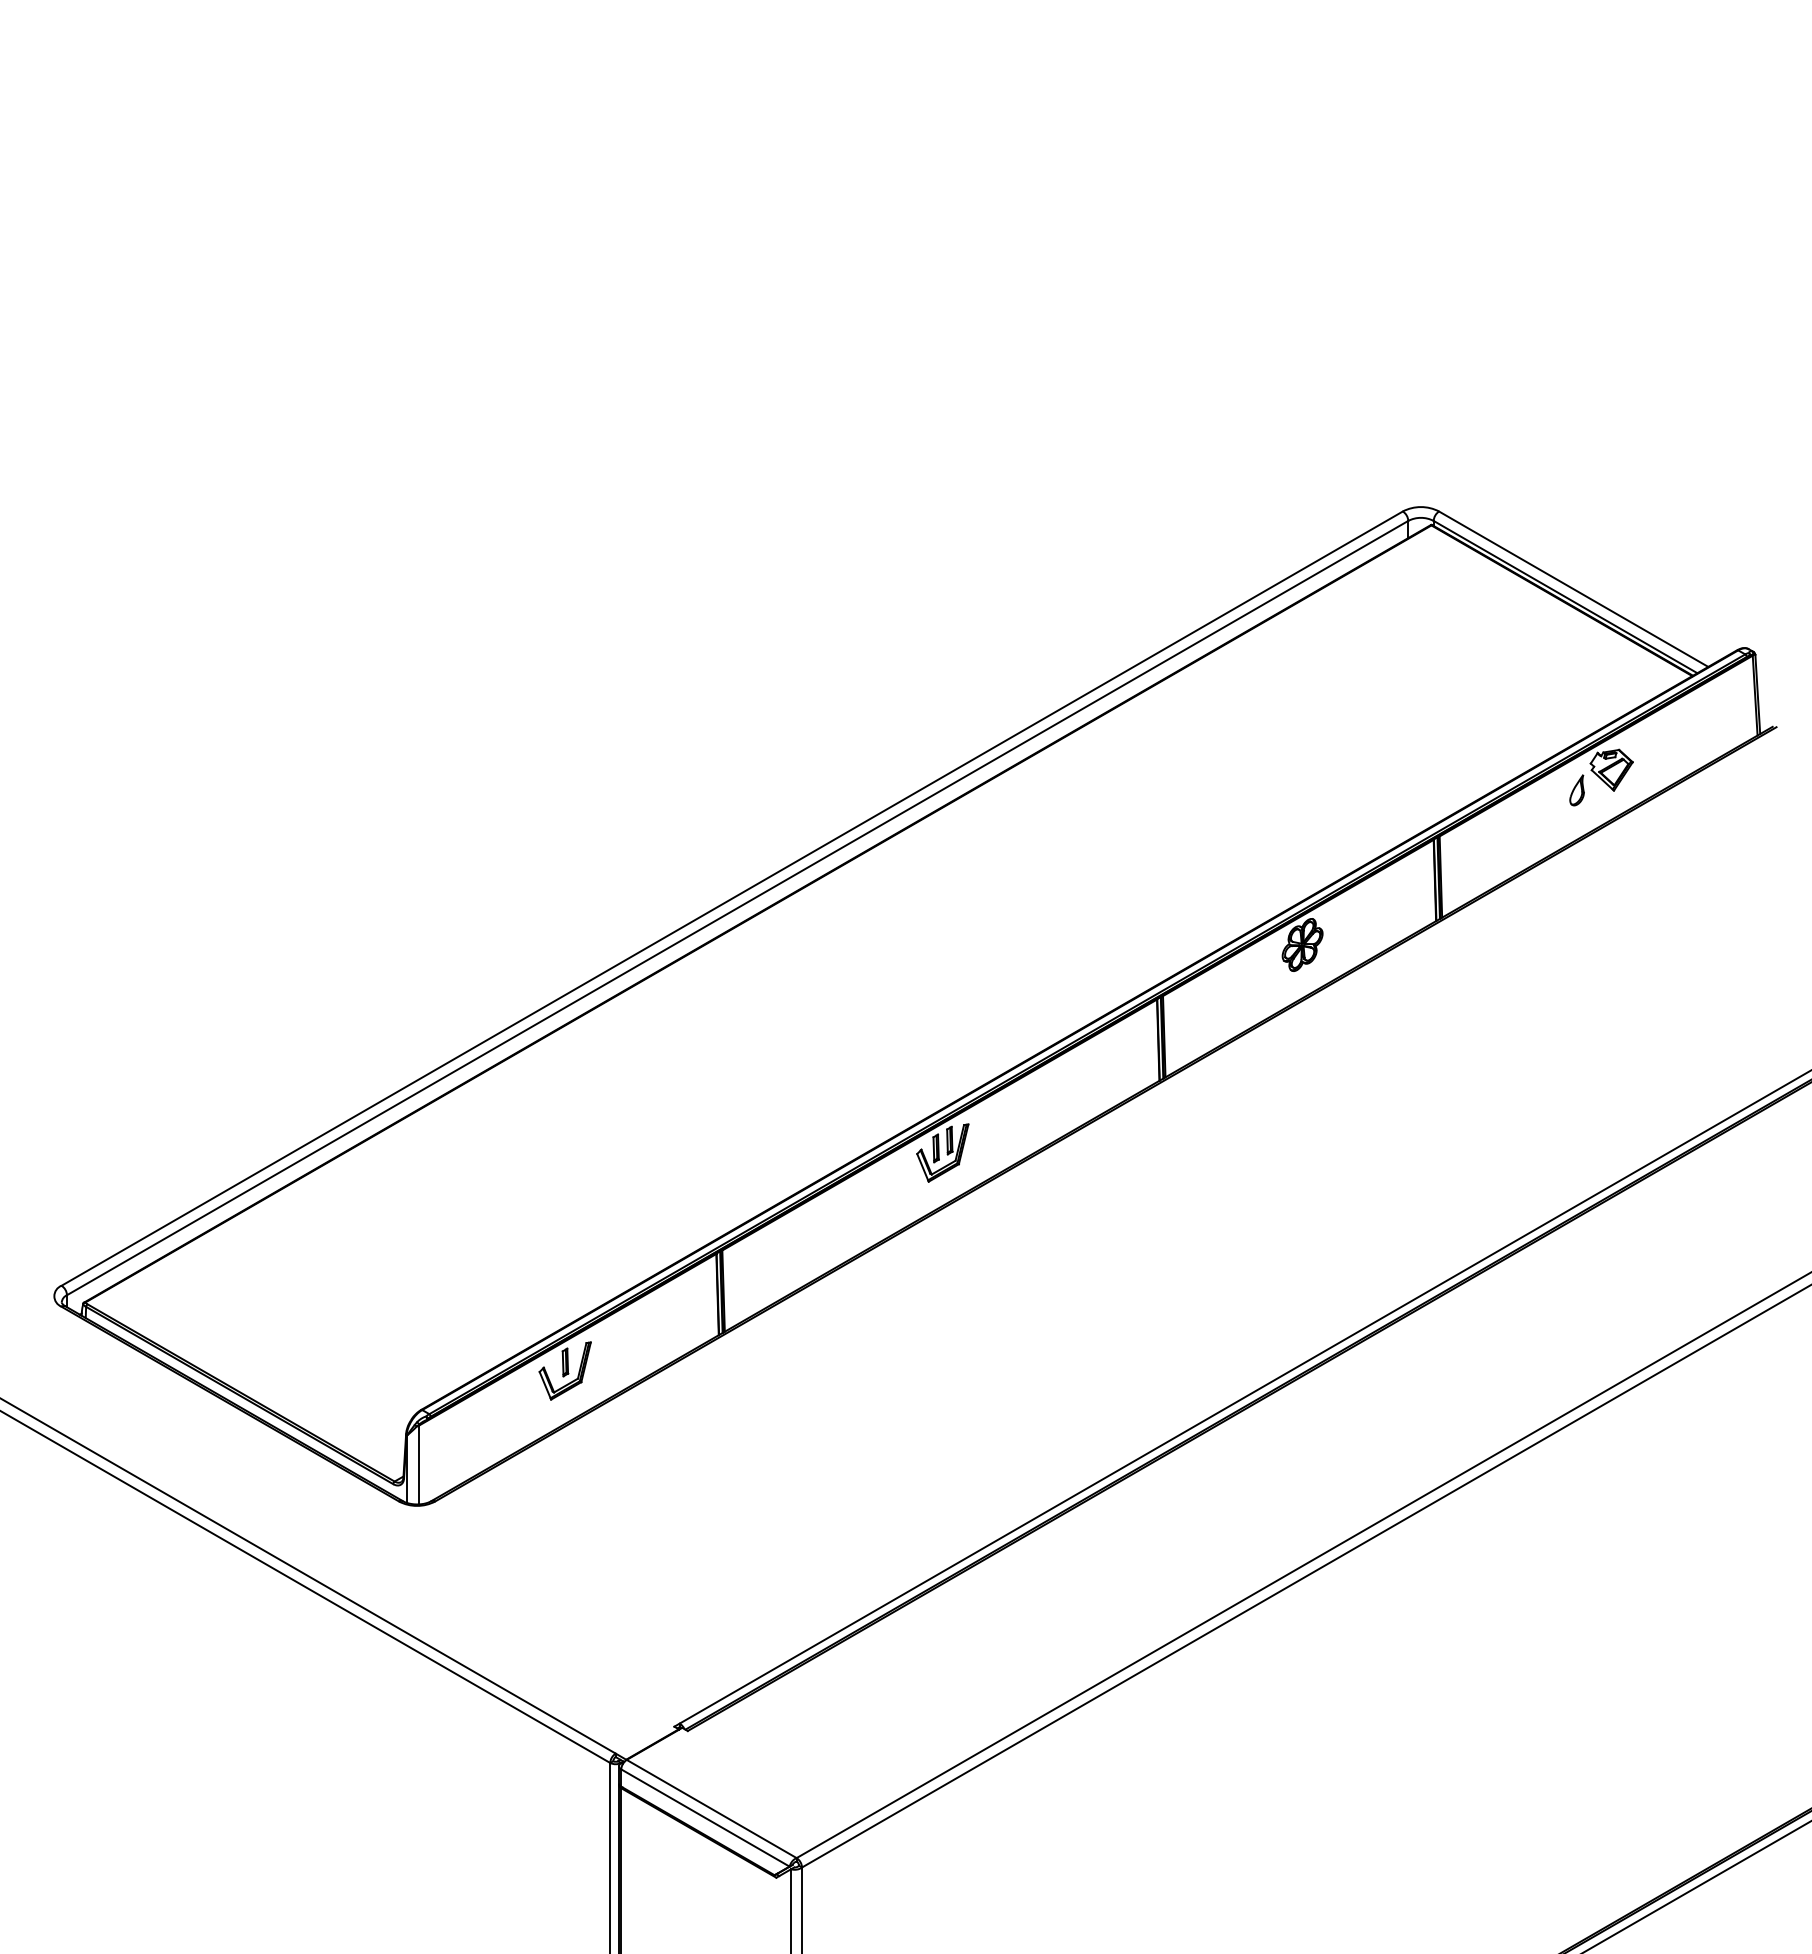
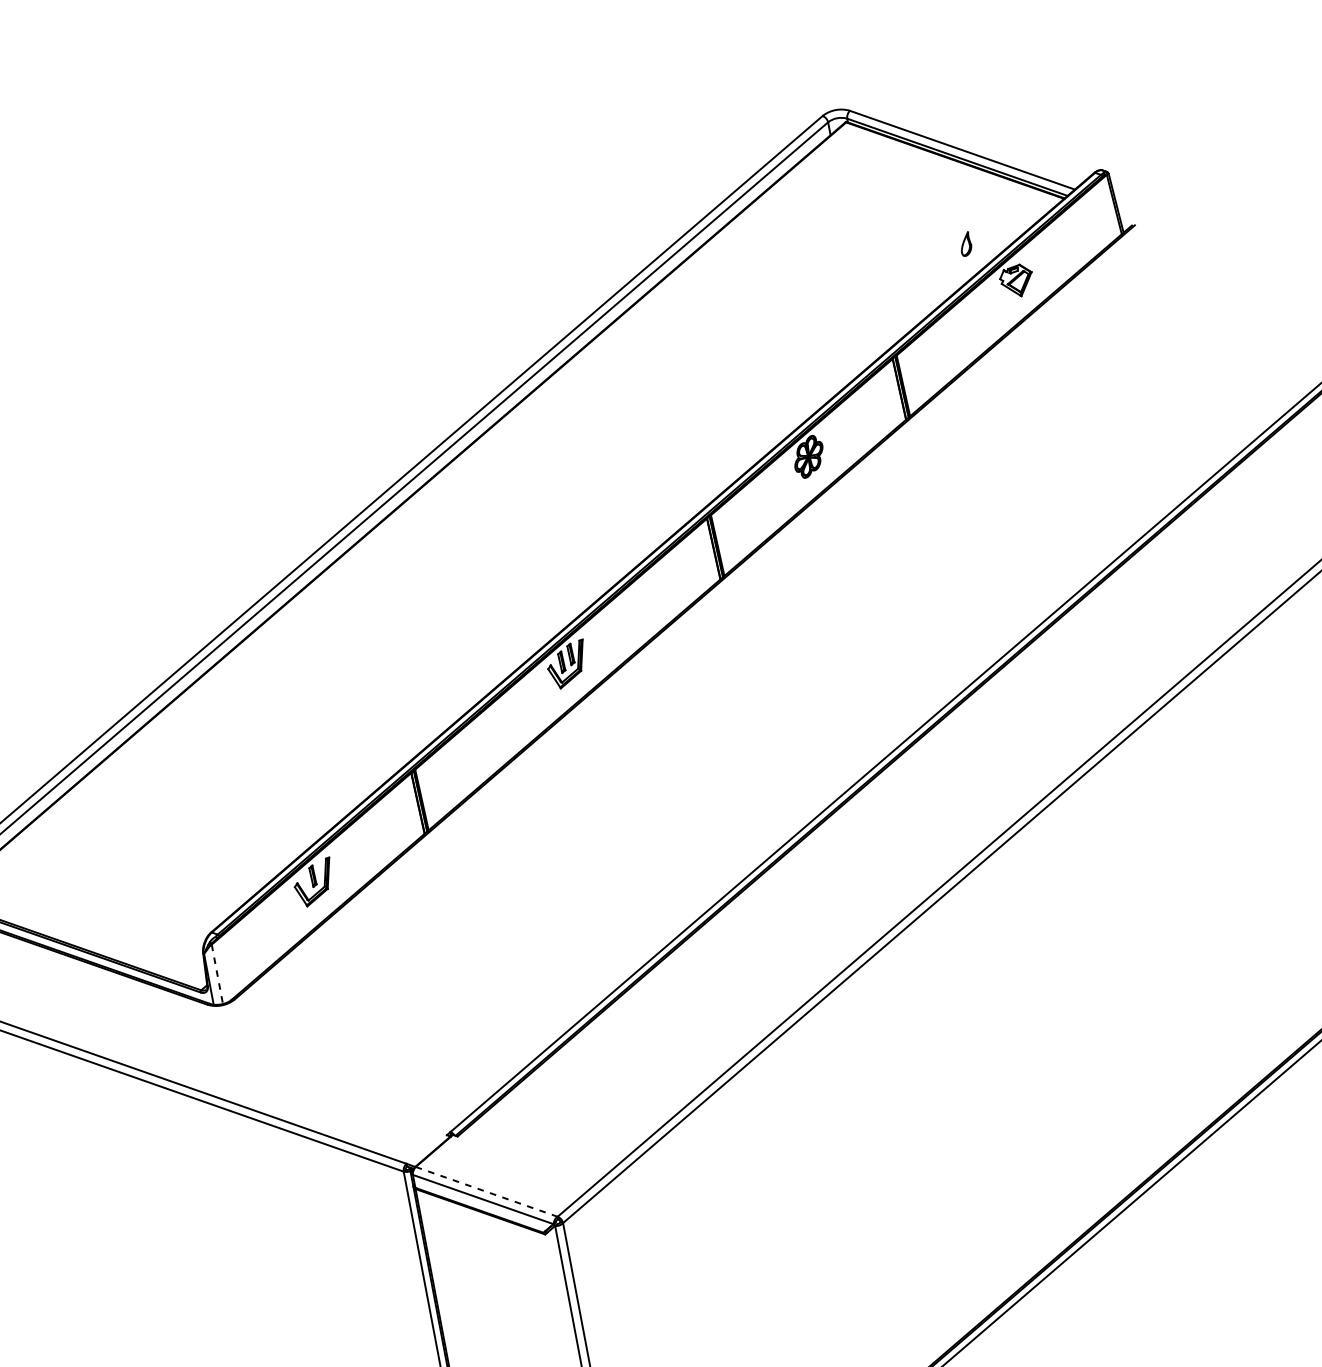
part: (1576, 790) -> (965, 244), moved
line: (419, 1465) -> (217, 974), solid -> dashed
line: (712, 1809) -> (487, 1192), solid -> dashed

